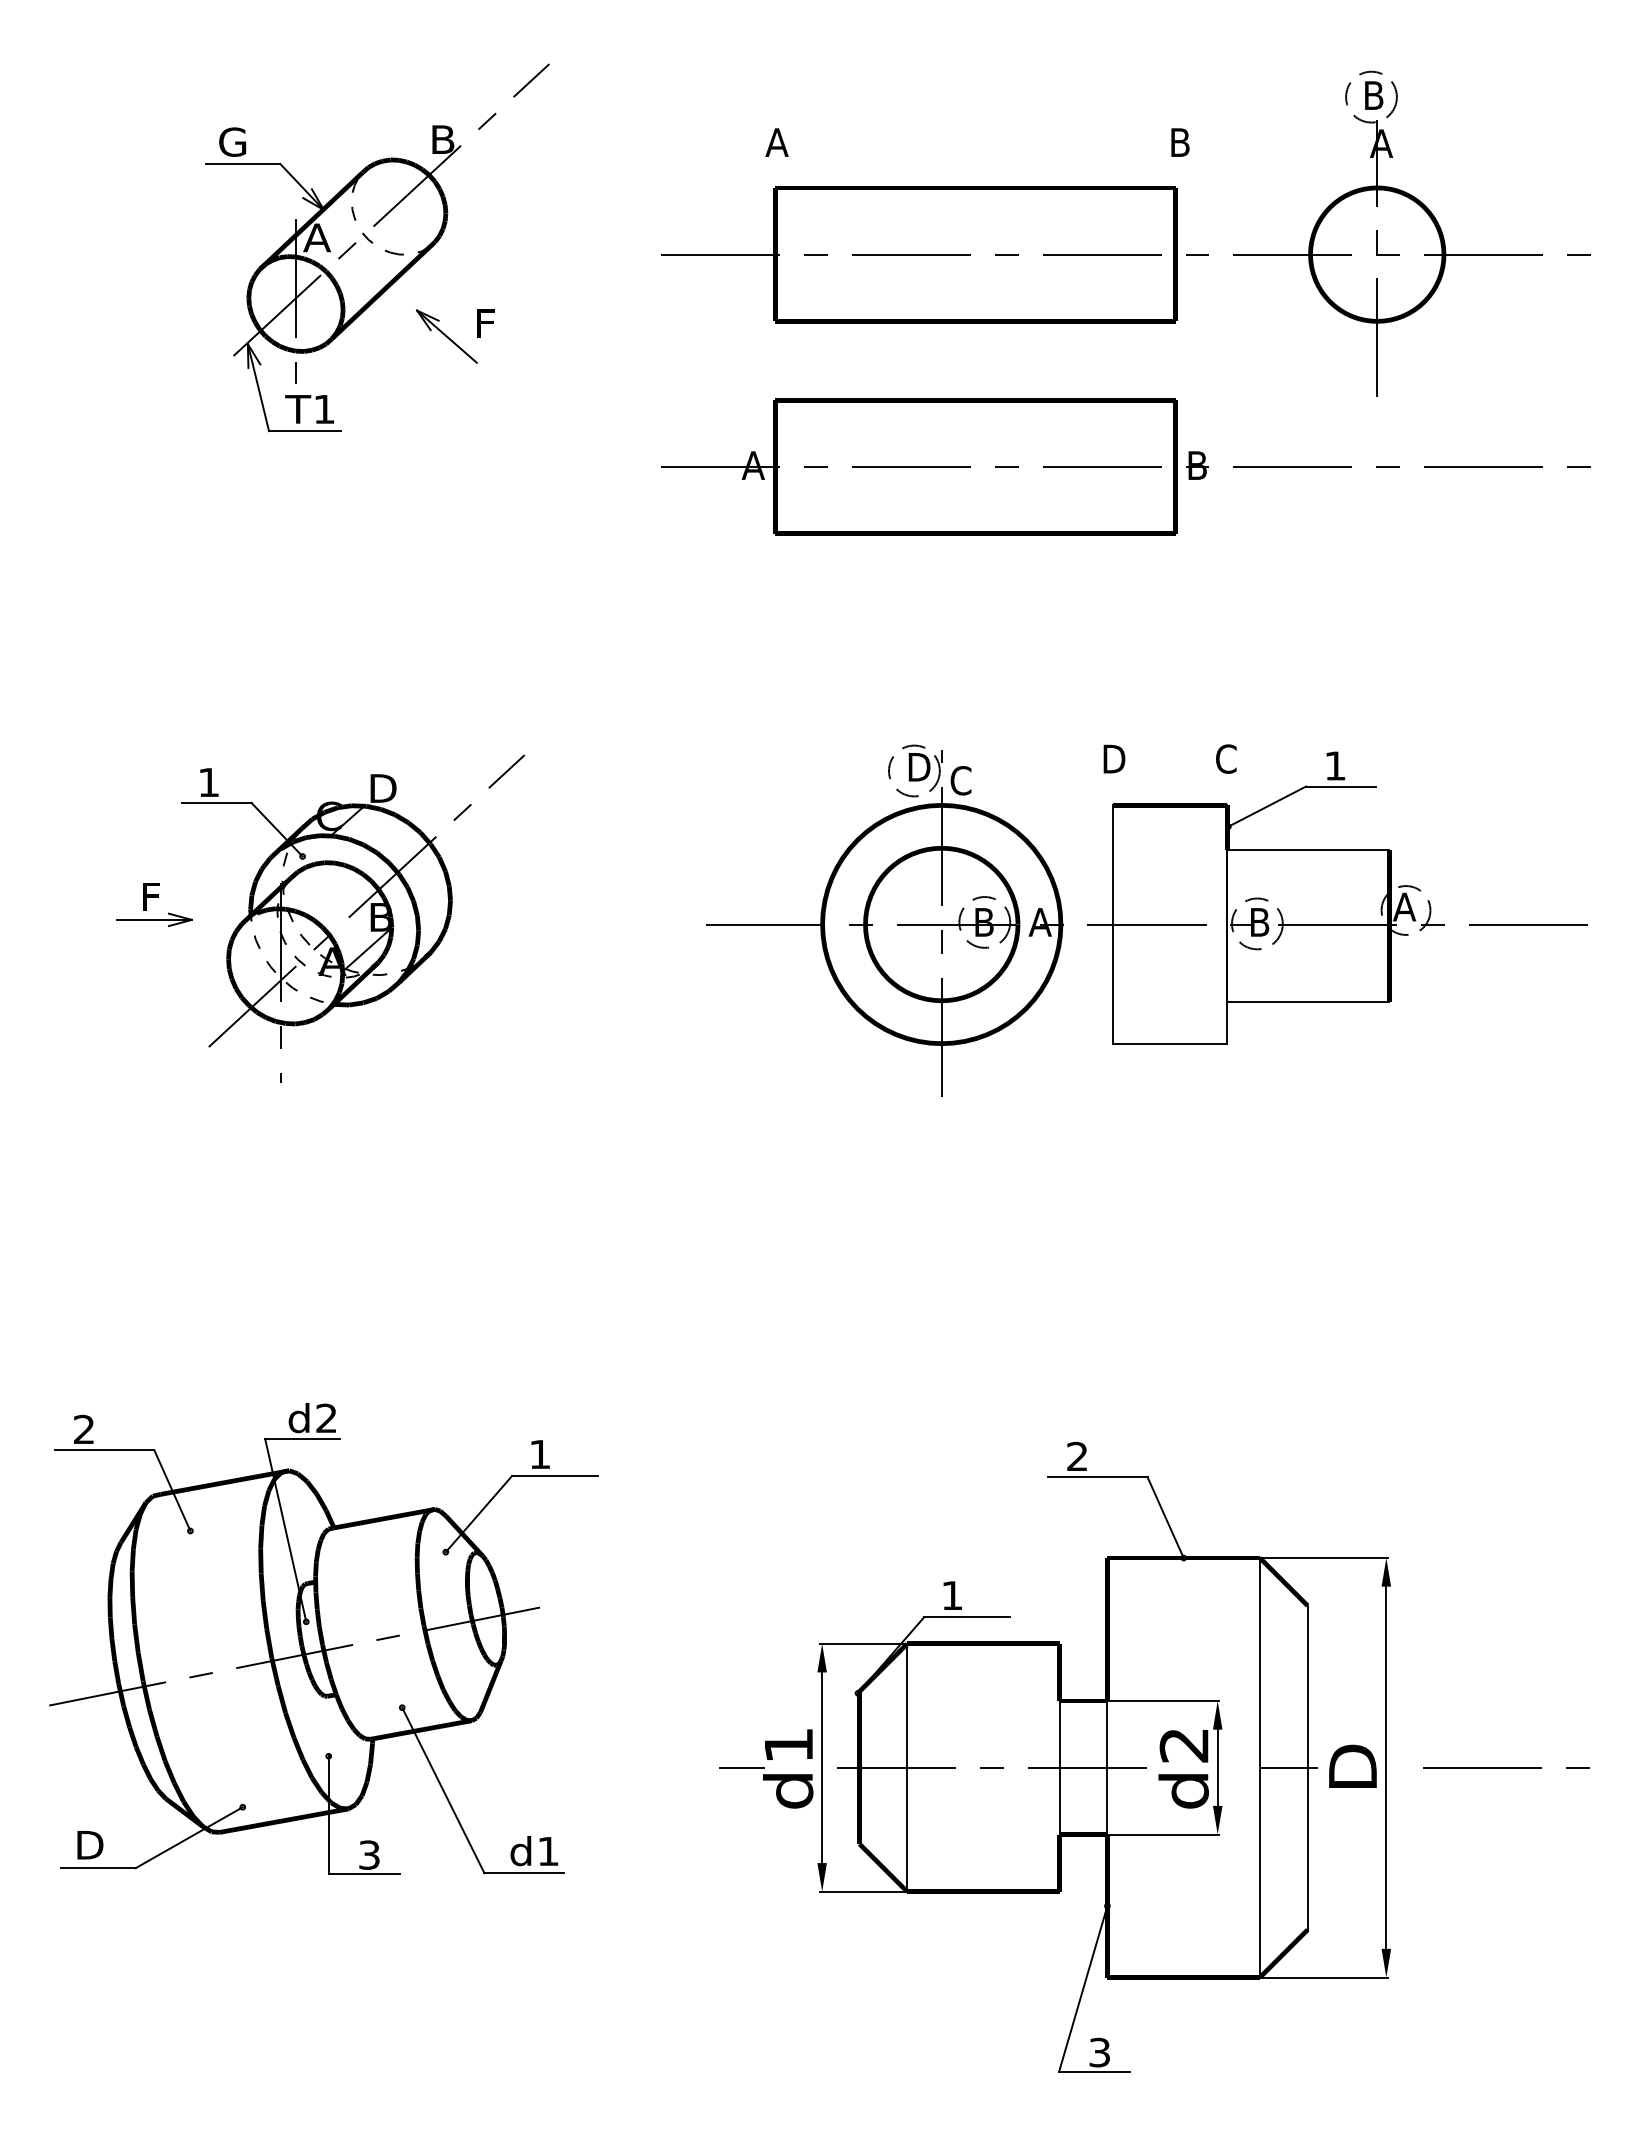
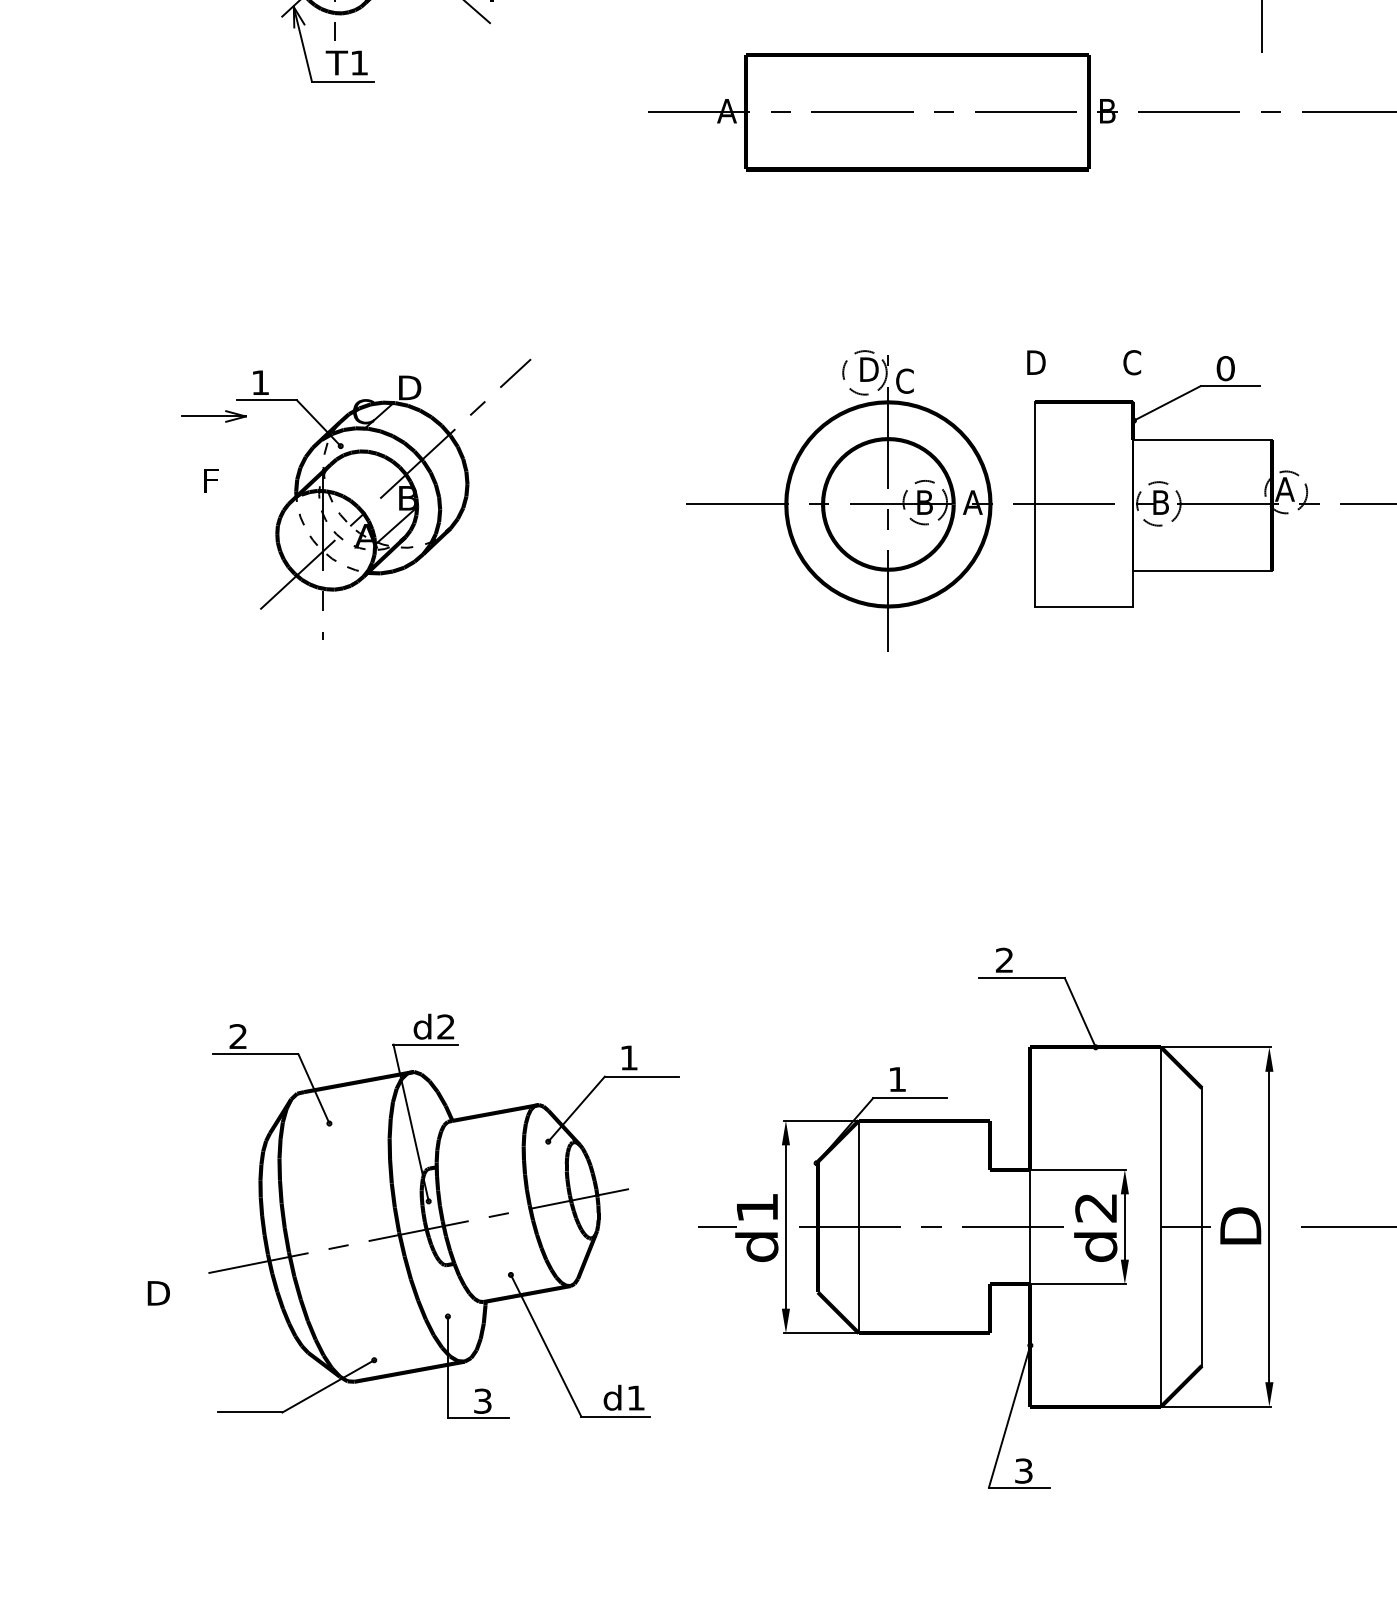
text: (1335, 765) -> (1225, 368), 1 -> 0
part: (154, 919) -> (213, 416), moved
part: (323, 1638) -> (443, 1215), moved
line: (1059, 1767) -> (989, 1226), removed

